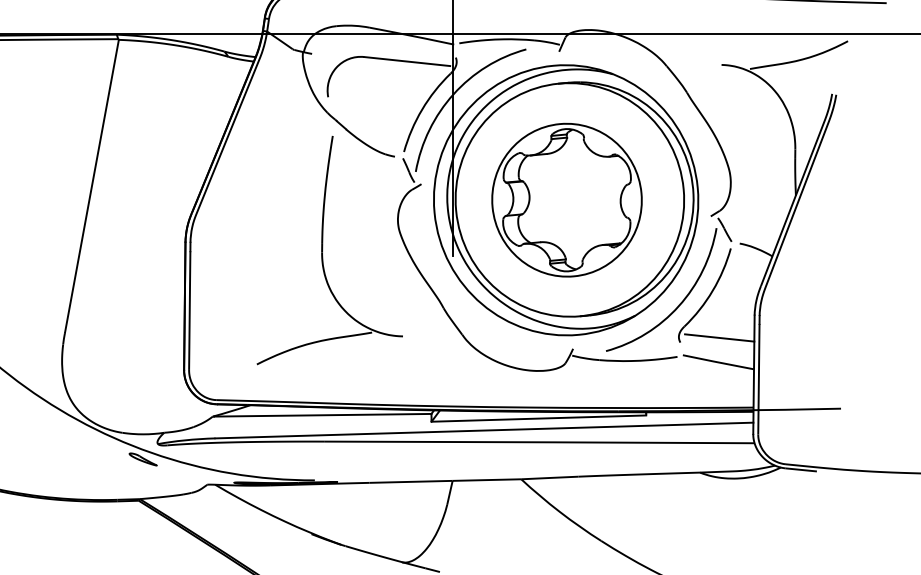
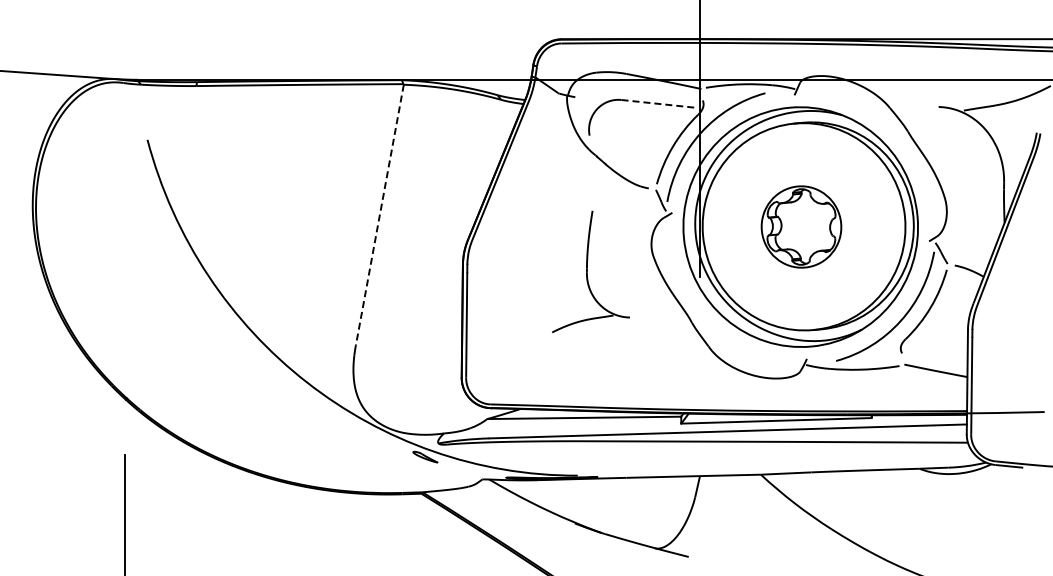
line: (408, 62) -> (660, 104), solid -> dashed
line: (91, 187) -> (379, 215), solid -> dashed
part: (567, 199) -> (801, 226), size x0.6
part: (329, 250) -> (590, 271), size x0.6
line: (719, 338) -> (936, 349), removed

